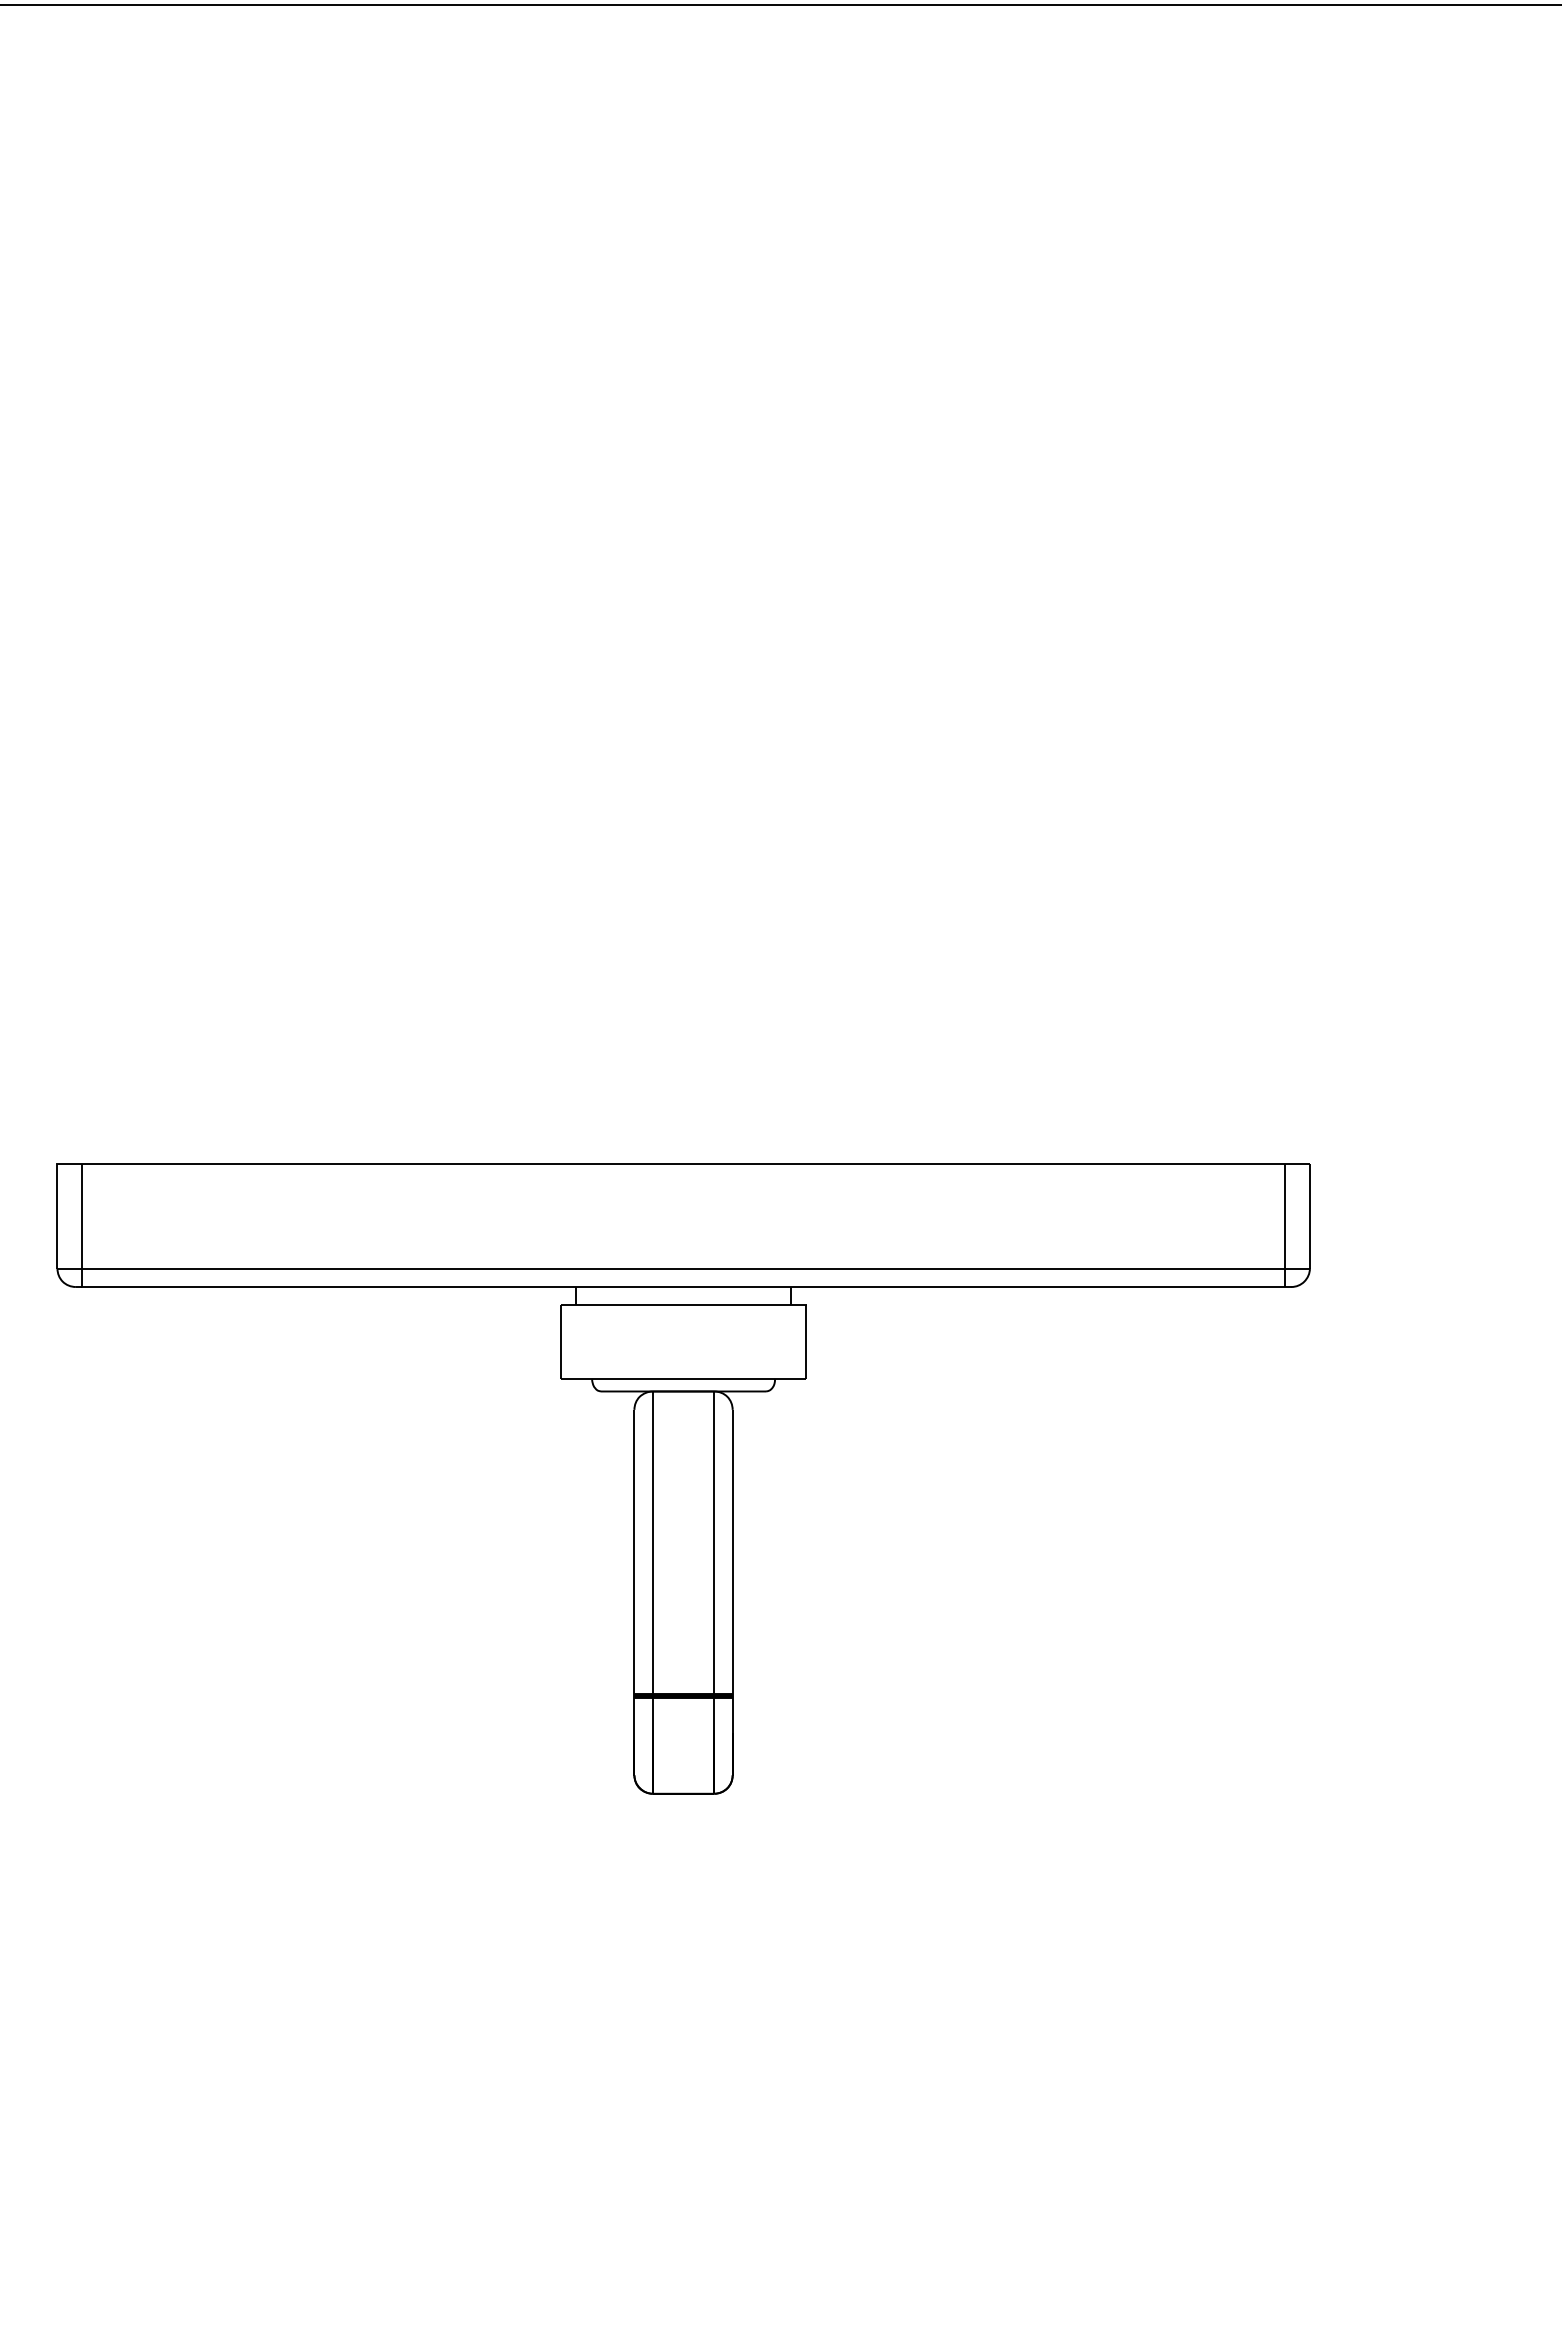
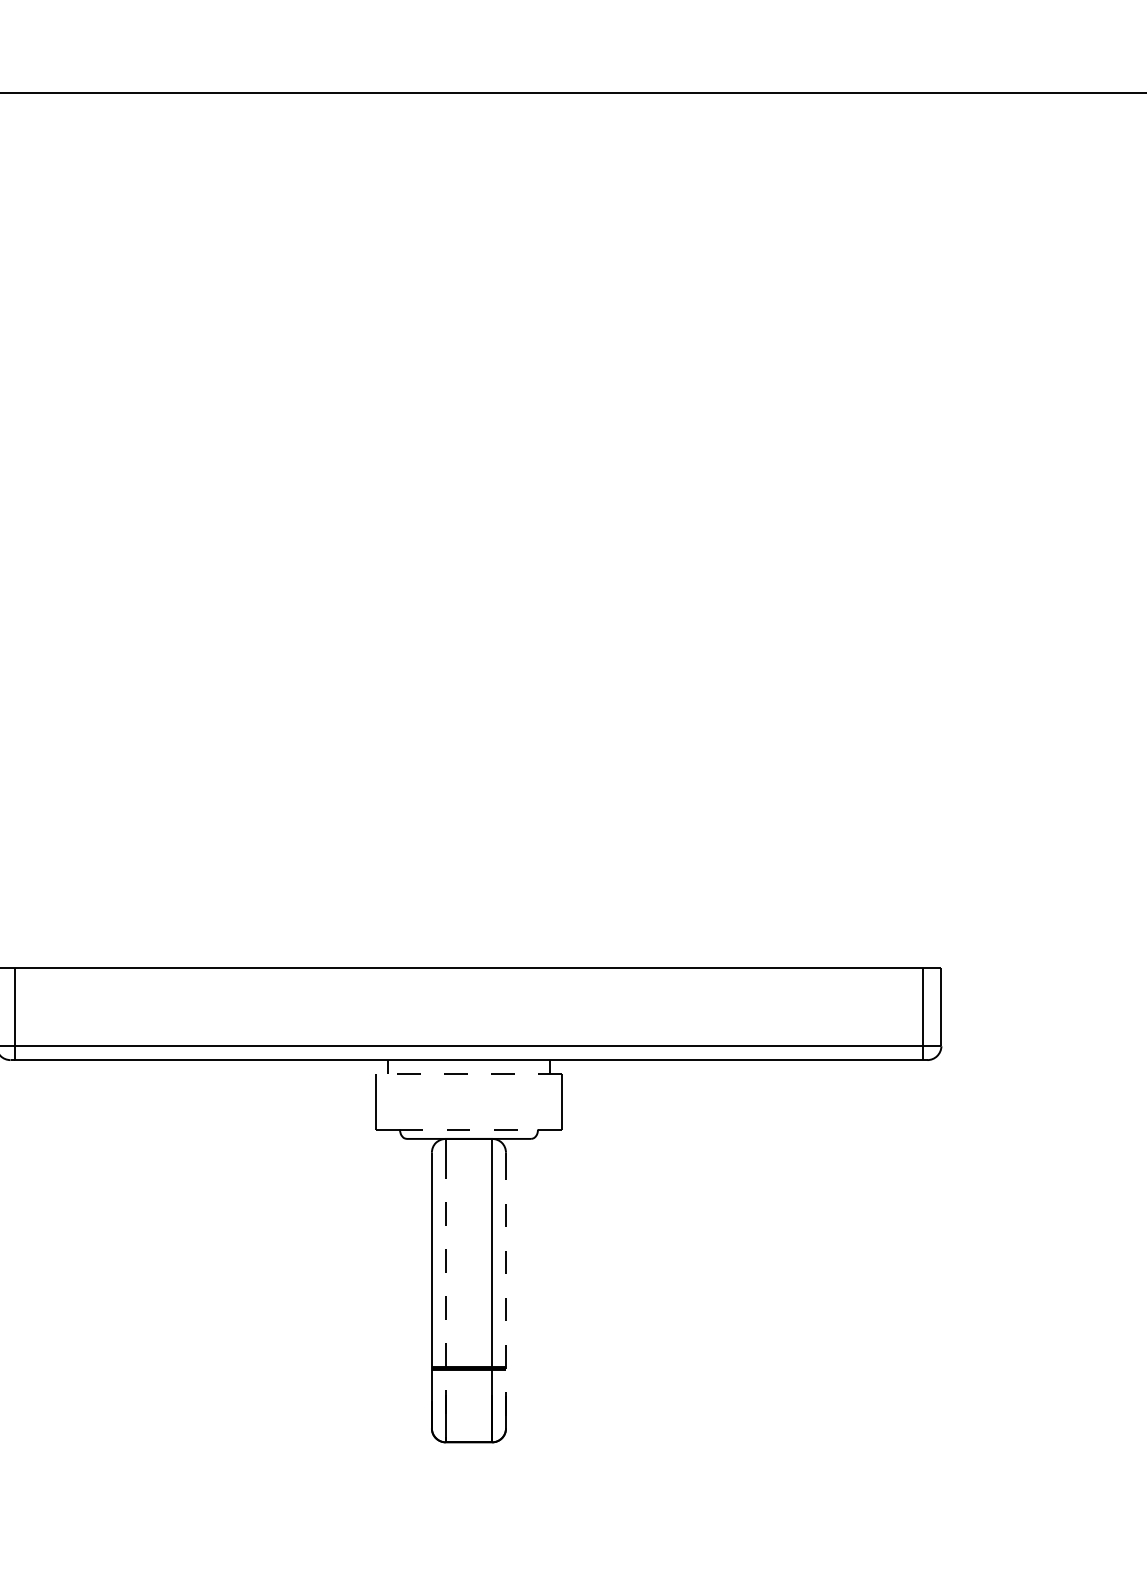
line: (683, 1305) -> (468, 1074), solid -> dashed
line: (683, 1379) -> (468, 1129), solid -> dashed
line: (732, 1595) -> (505, 1292), solid -> dashed
line: (652, 1603) -> (445, 1298), solid -> dashed

